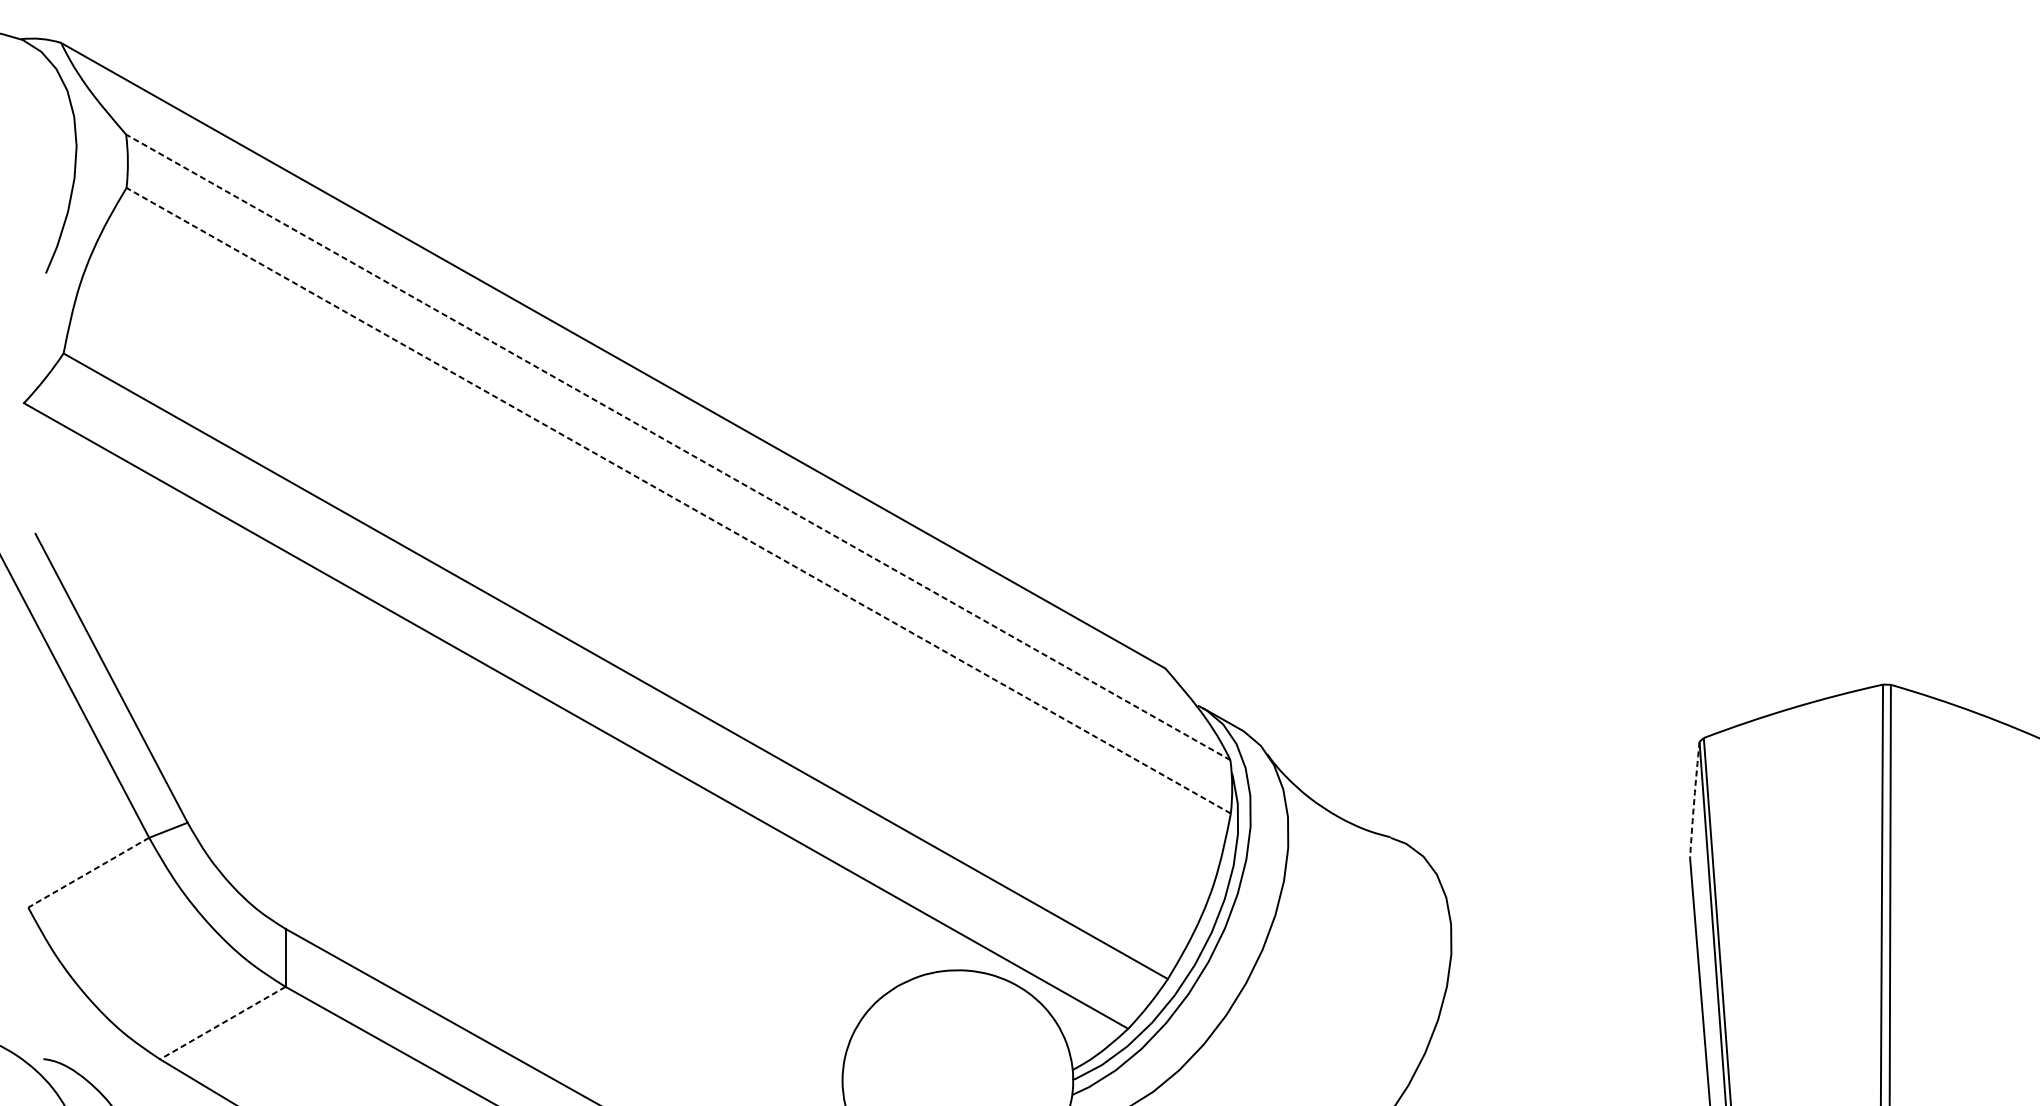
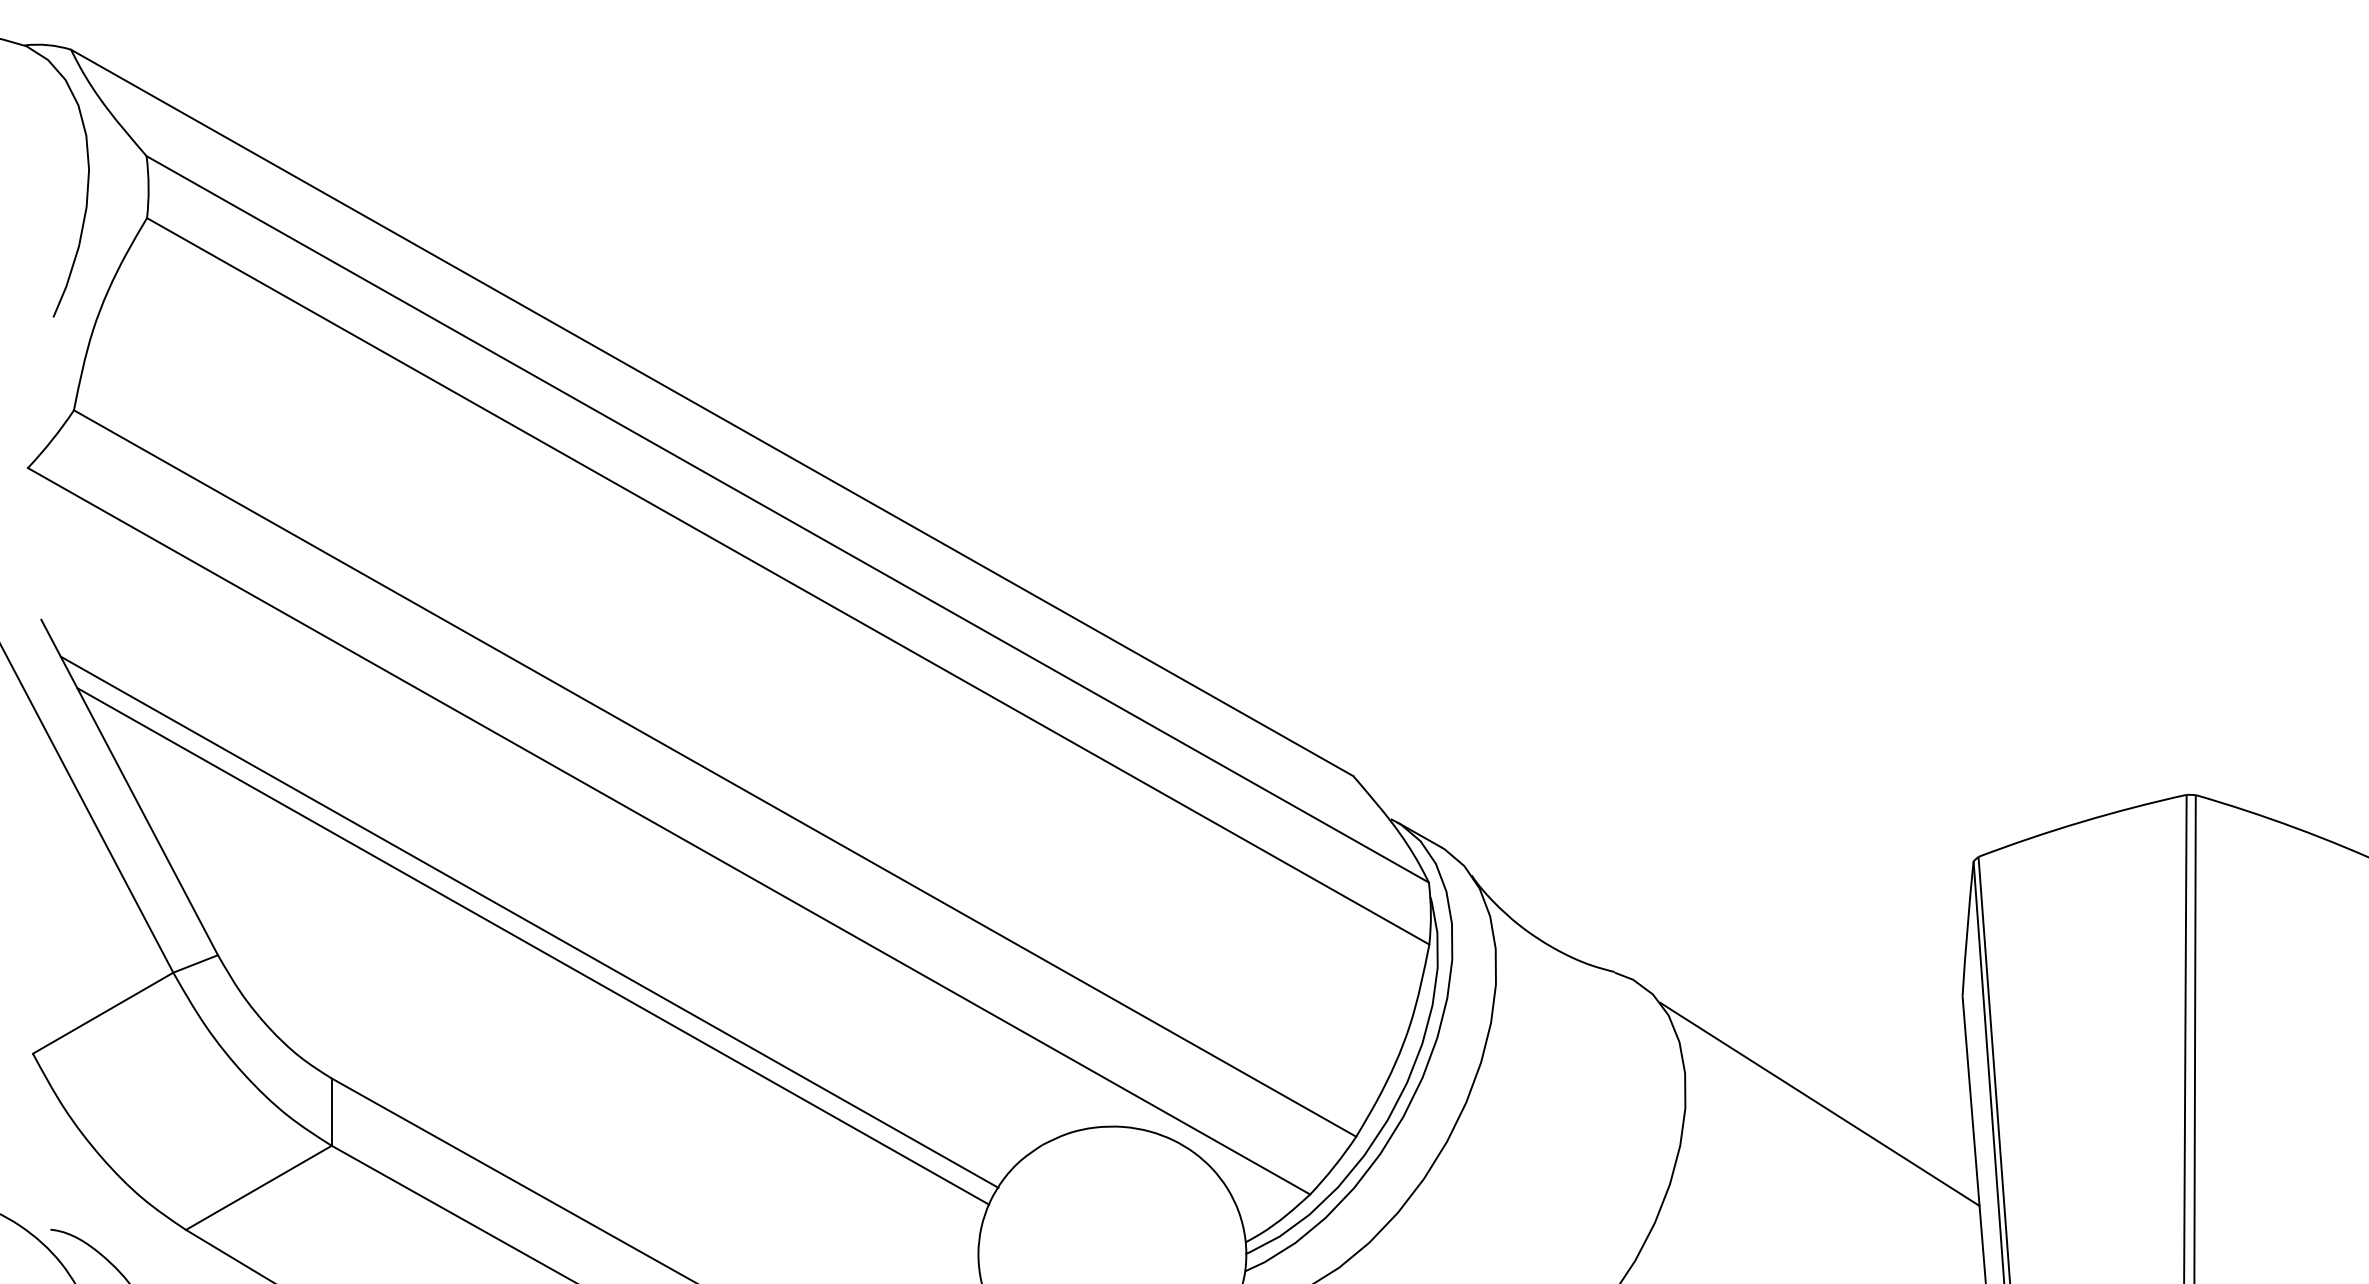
line: (678, 447) -> (787, 519), dashed -> solid
line: (678, 500) -> (788, 581), dashed -> solid
line: (455, 793) -> (529, 921), added
arc: (1694, 799) -> (1967, 928), dashed -> solid
line: (459, 815) -> (533, 946), added
line: (88, 872) -> (102, 1013), dashed -> solid
line: (1566, 950) -> (1819, 1103), added
line: (222, 1023) -> (258, 1188), dashed -> solid

